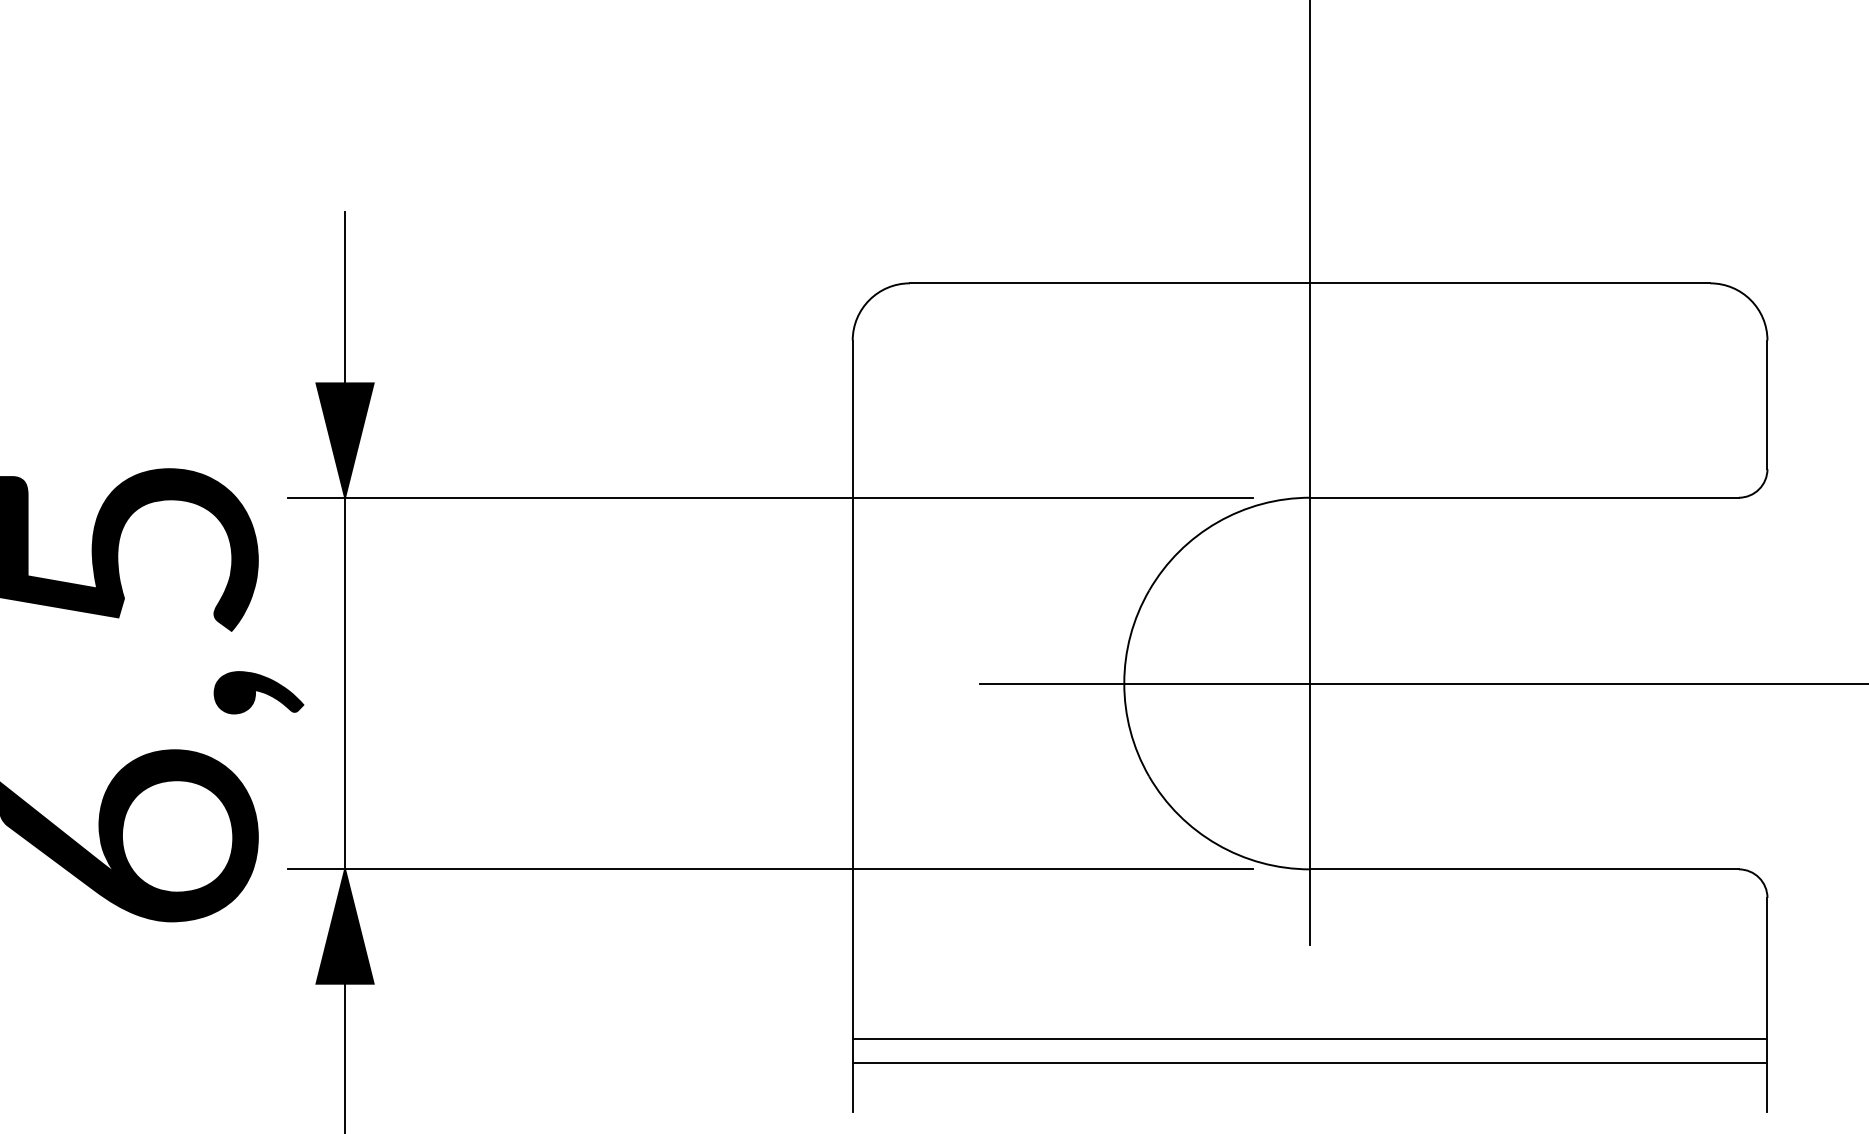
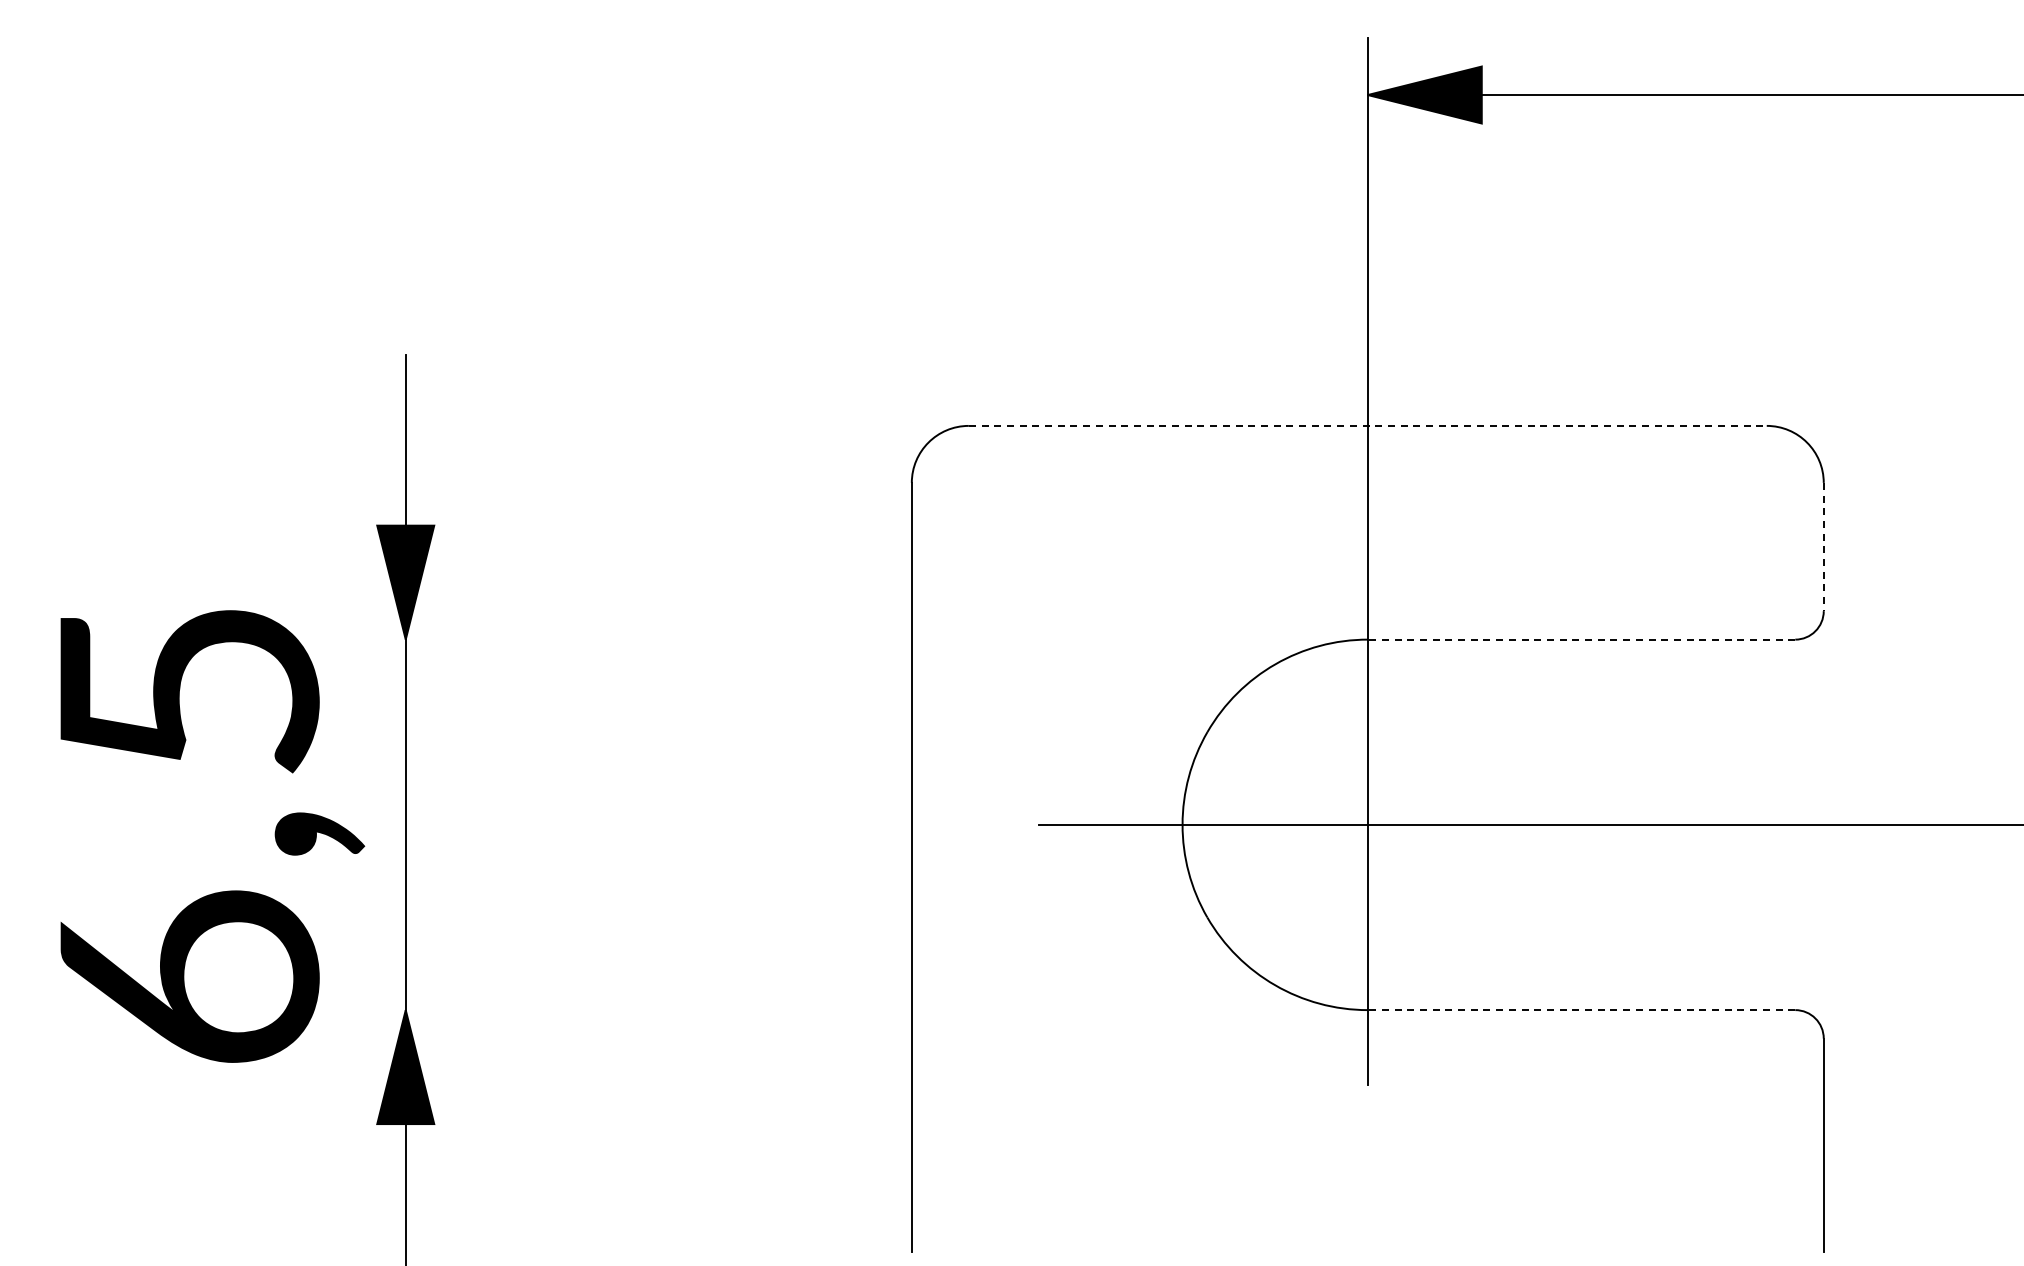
line: (1309, 282) -> (1367, 425), solid -> dashed
line: (1767, 405) -> (1823, 547), solid -> dashed
line: (770, 497) -> (829, 639), removed
line: (1524, 497) -> (1581, 639), solid -> dashed
line: (770, 869) -> (829, 1010), removed
line: (1524, 869) -> (1581, 1010), solid -> dashed
line: (1309, 1038) -> (1367, 1178), removed
line: (1309, 1063) -> (1367, 1203), removed

